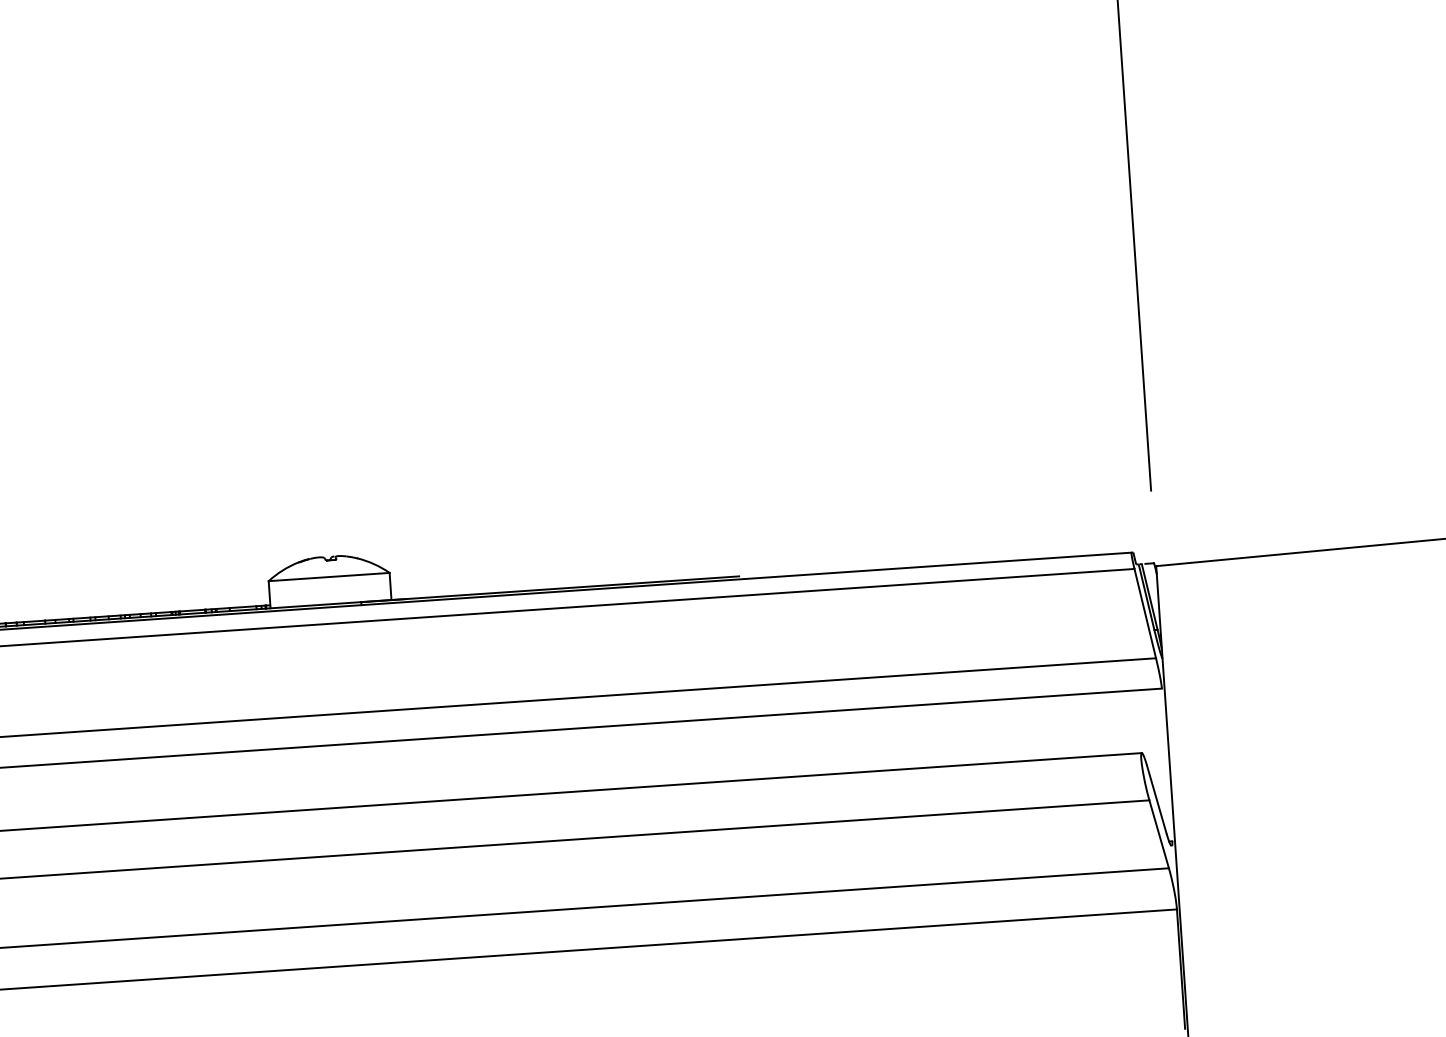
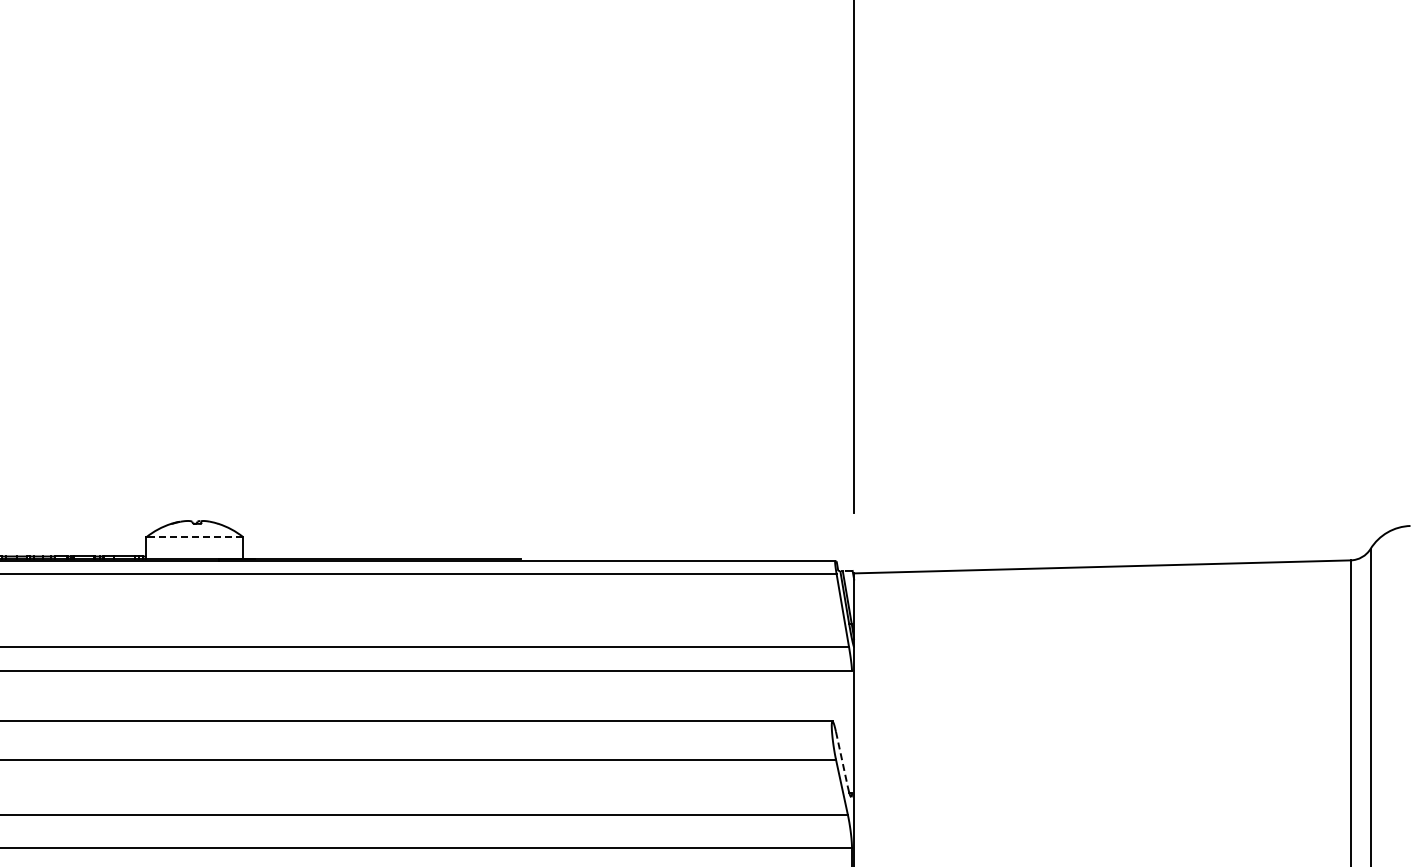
line: (328, 577) -> (194, 537), solid -> dashed
line: (1157, 799) -> (842, 759), solid -> dashed

